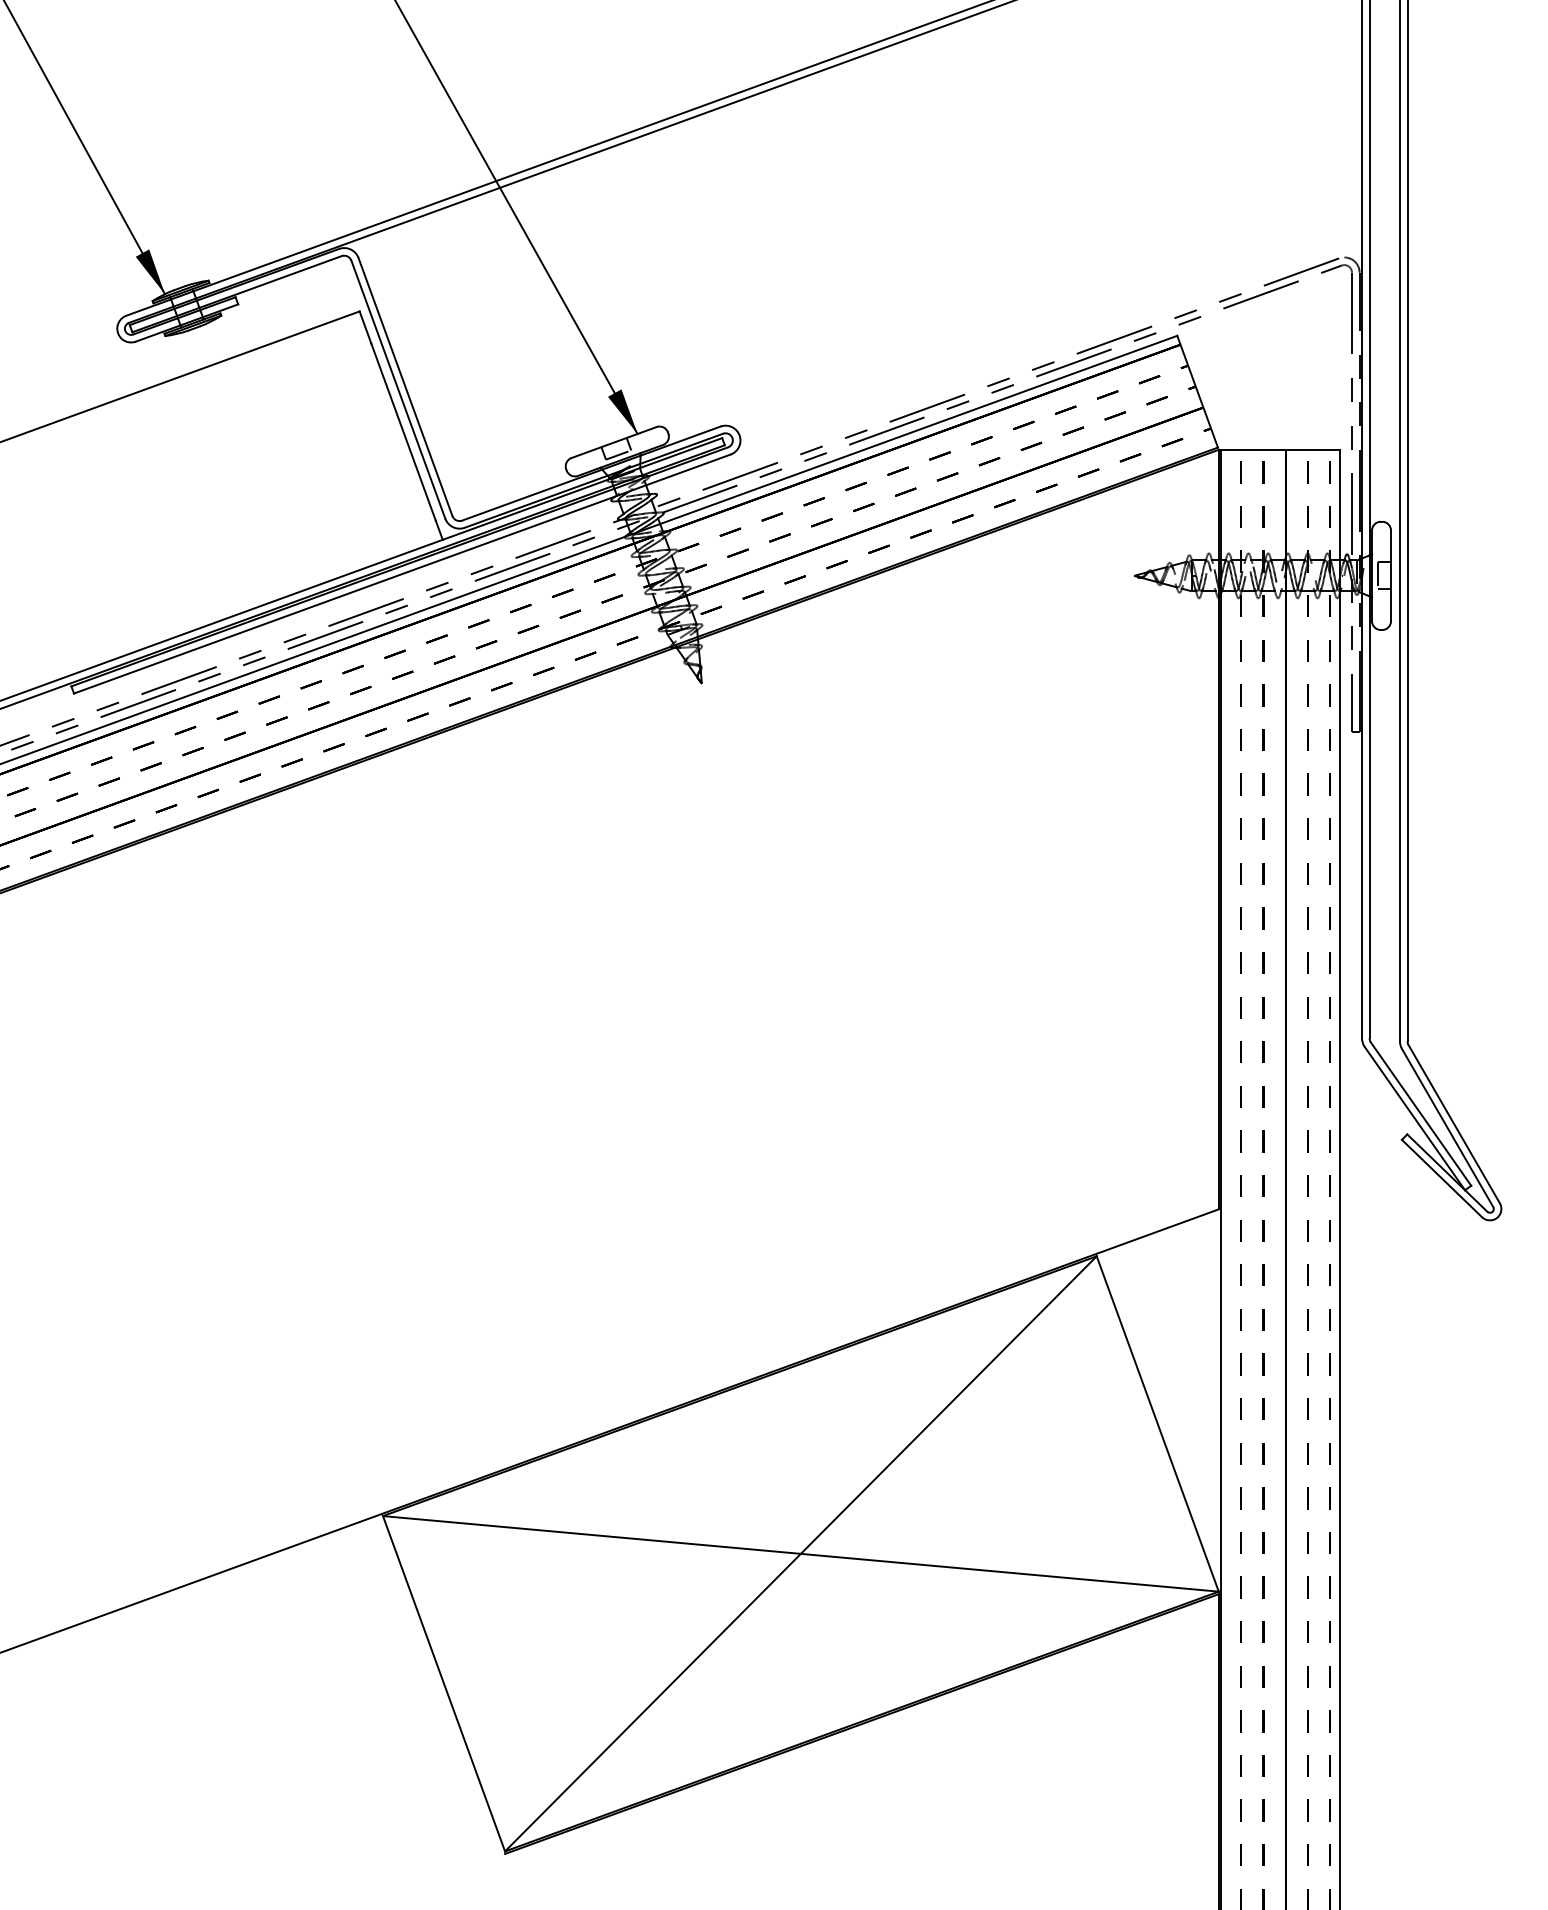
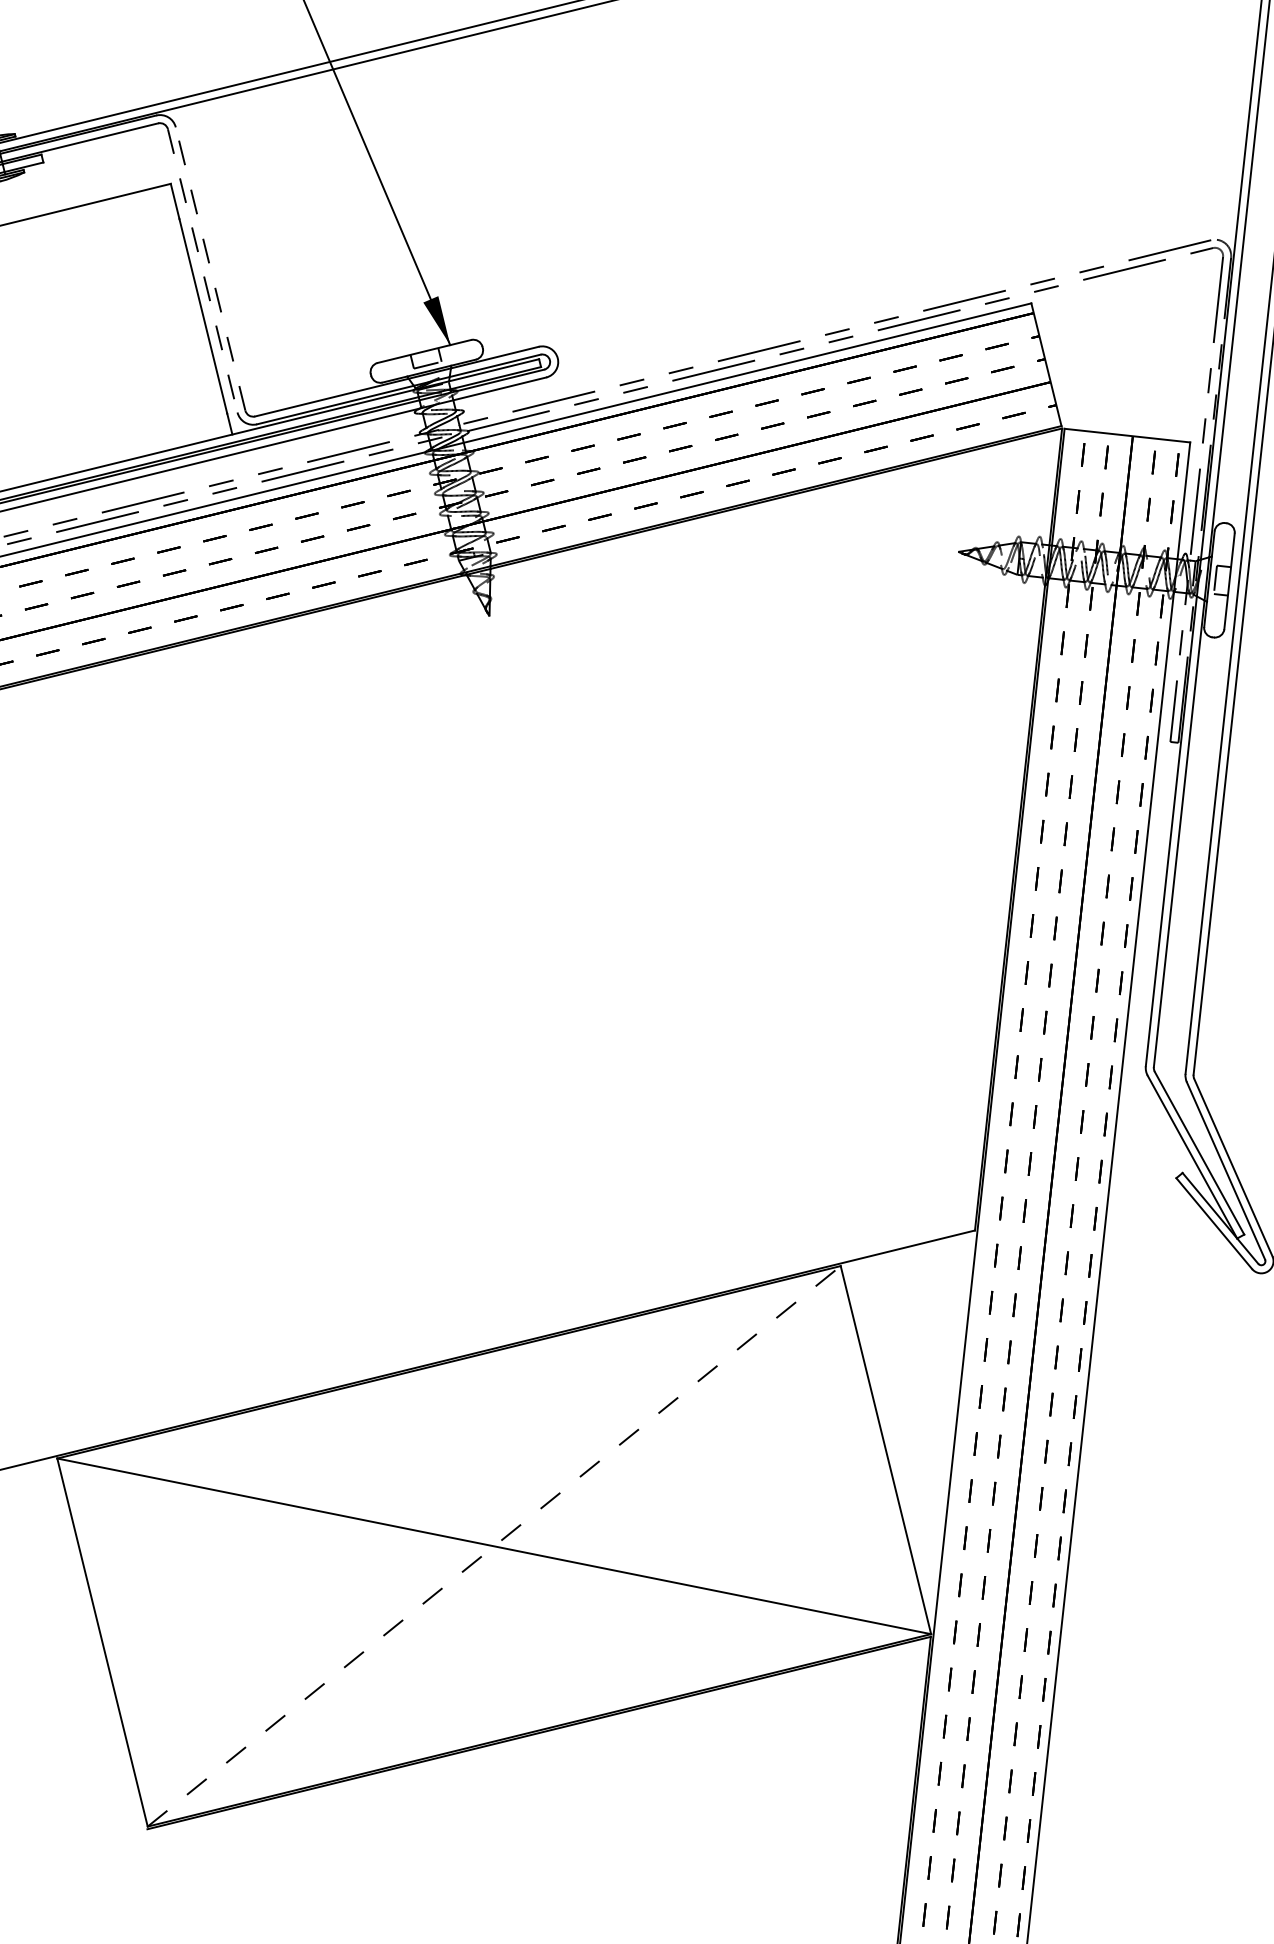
line: (405, 386) -> (210, 268), solid -> dashed
line: (398, 390) -> (202, 271), solid -> dashed
line: (800, 1553) -> (493, 1545), solid -> dashed

